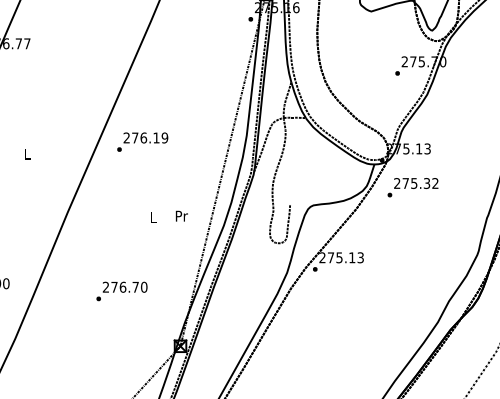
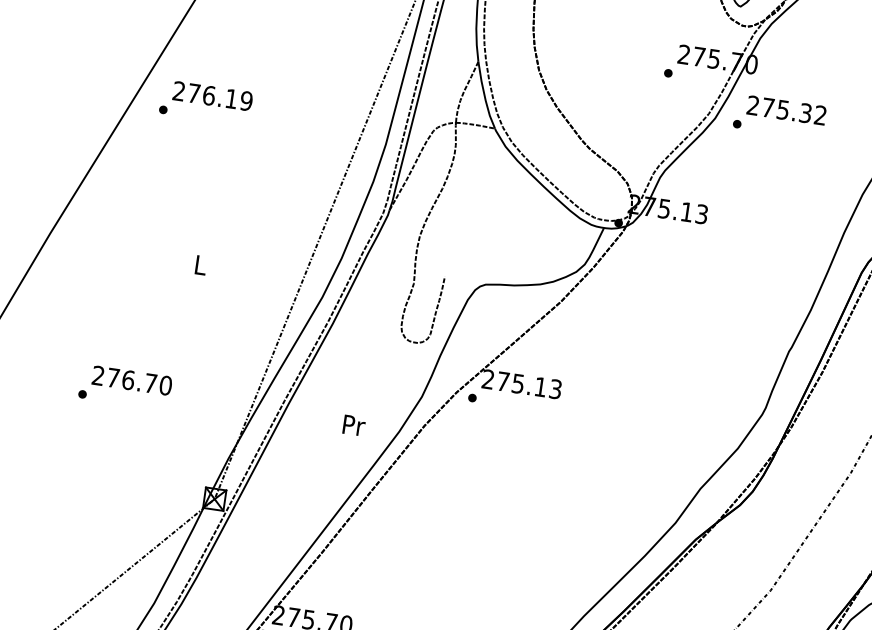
text: (142, 141) -> (205, 101), moved
text: (412, 187) -> (779, 116), moved
text: (181, 215) -> (353, 424), moved

